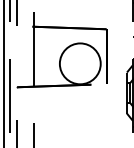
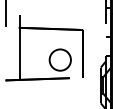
circle: (79, 63) -> (59, 59), size x0.6

